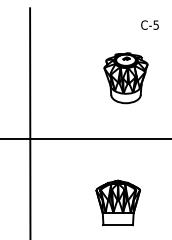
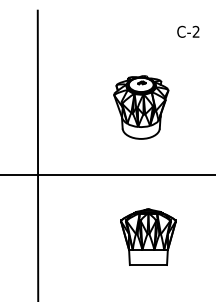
text: (155, 24) -> (195, 31), C-5 -> C-2
part: (126, 78) -> (141, 107), moved
part: (118, 202) -> (148, 236), moved

